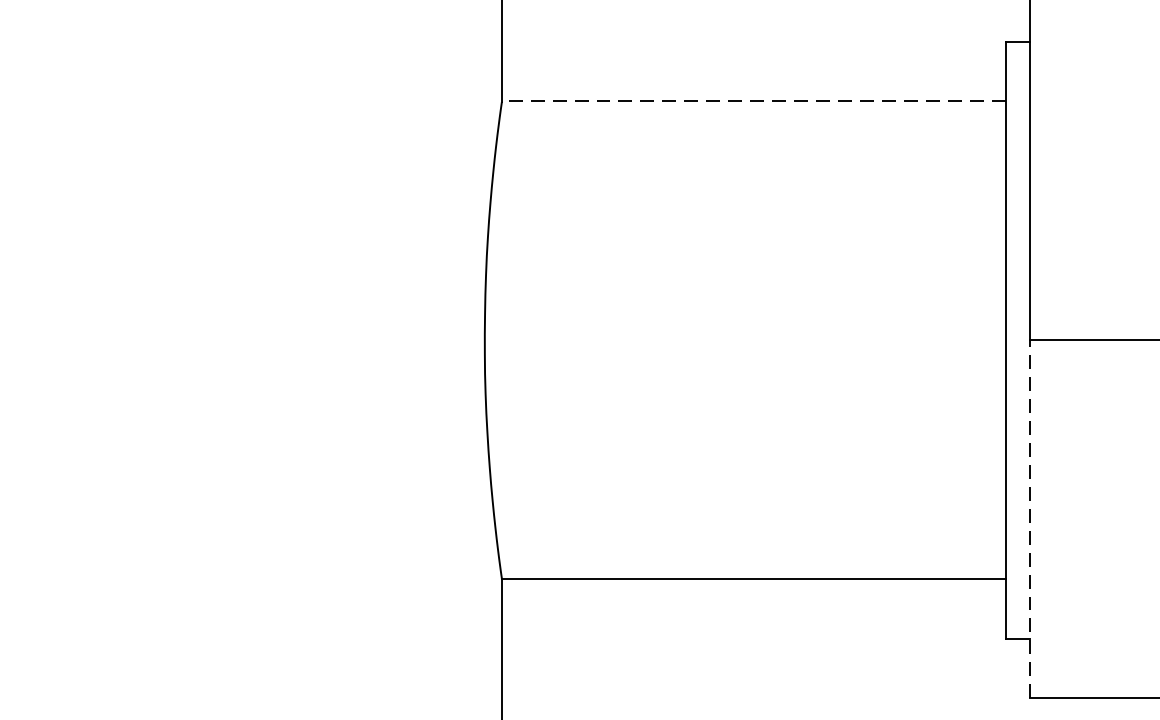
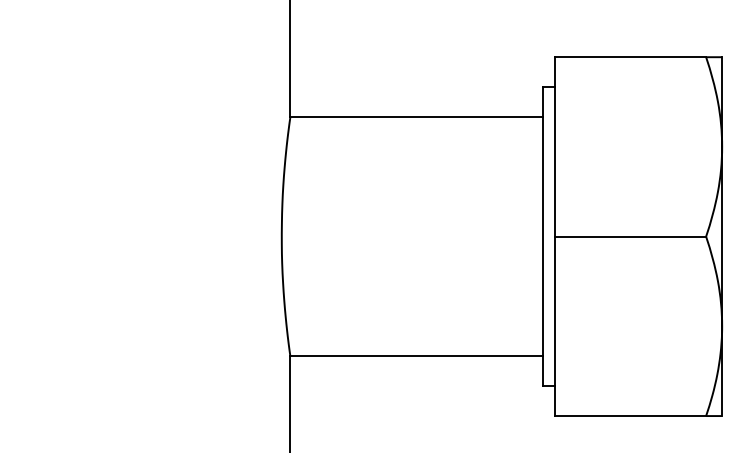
line: (753, 102) -> (416, 117), dashed -> solid
line: (1029, 519) -> (554, 326), dashed -> solid

